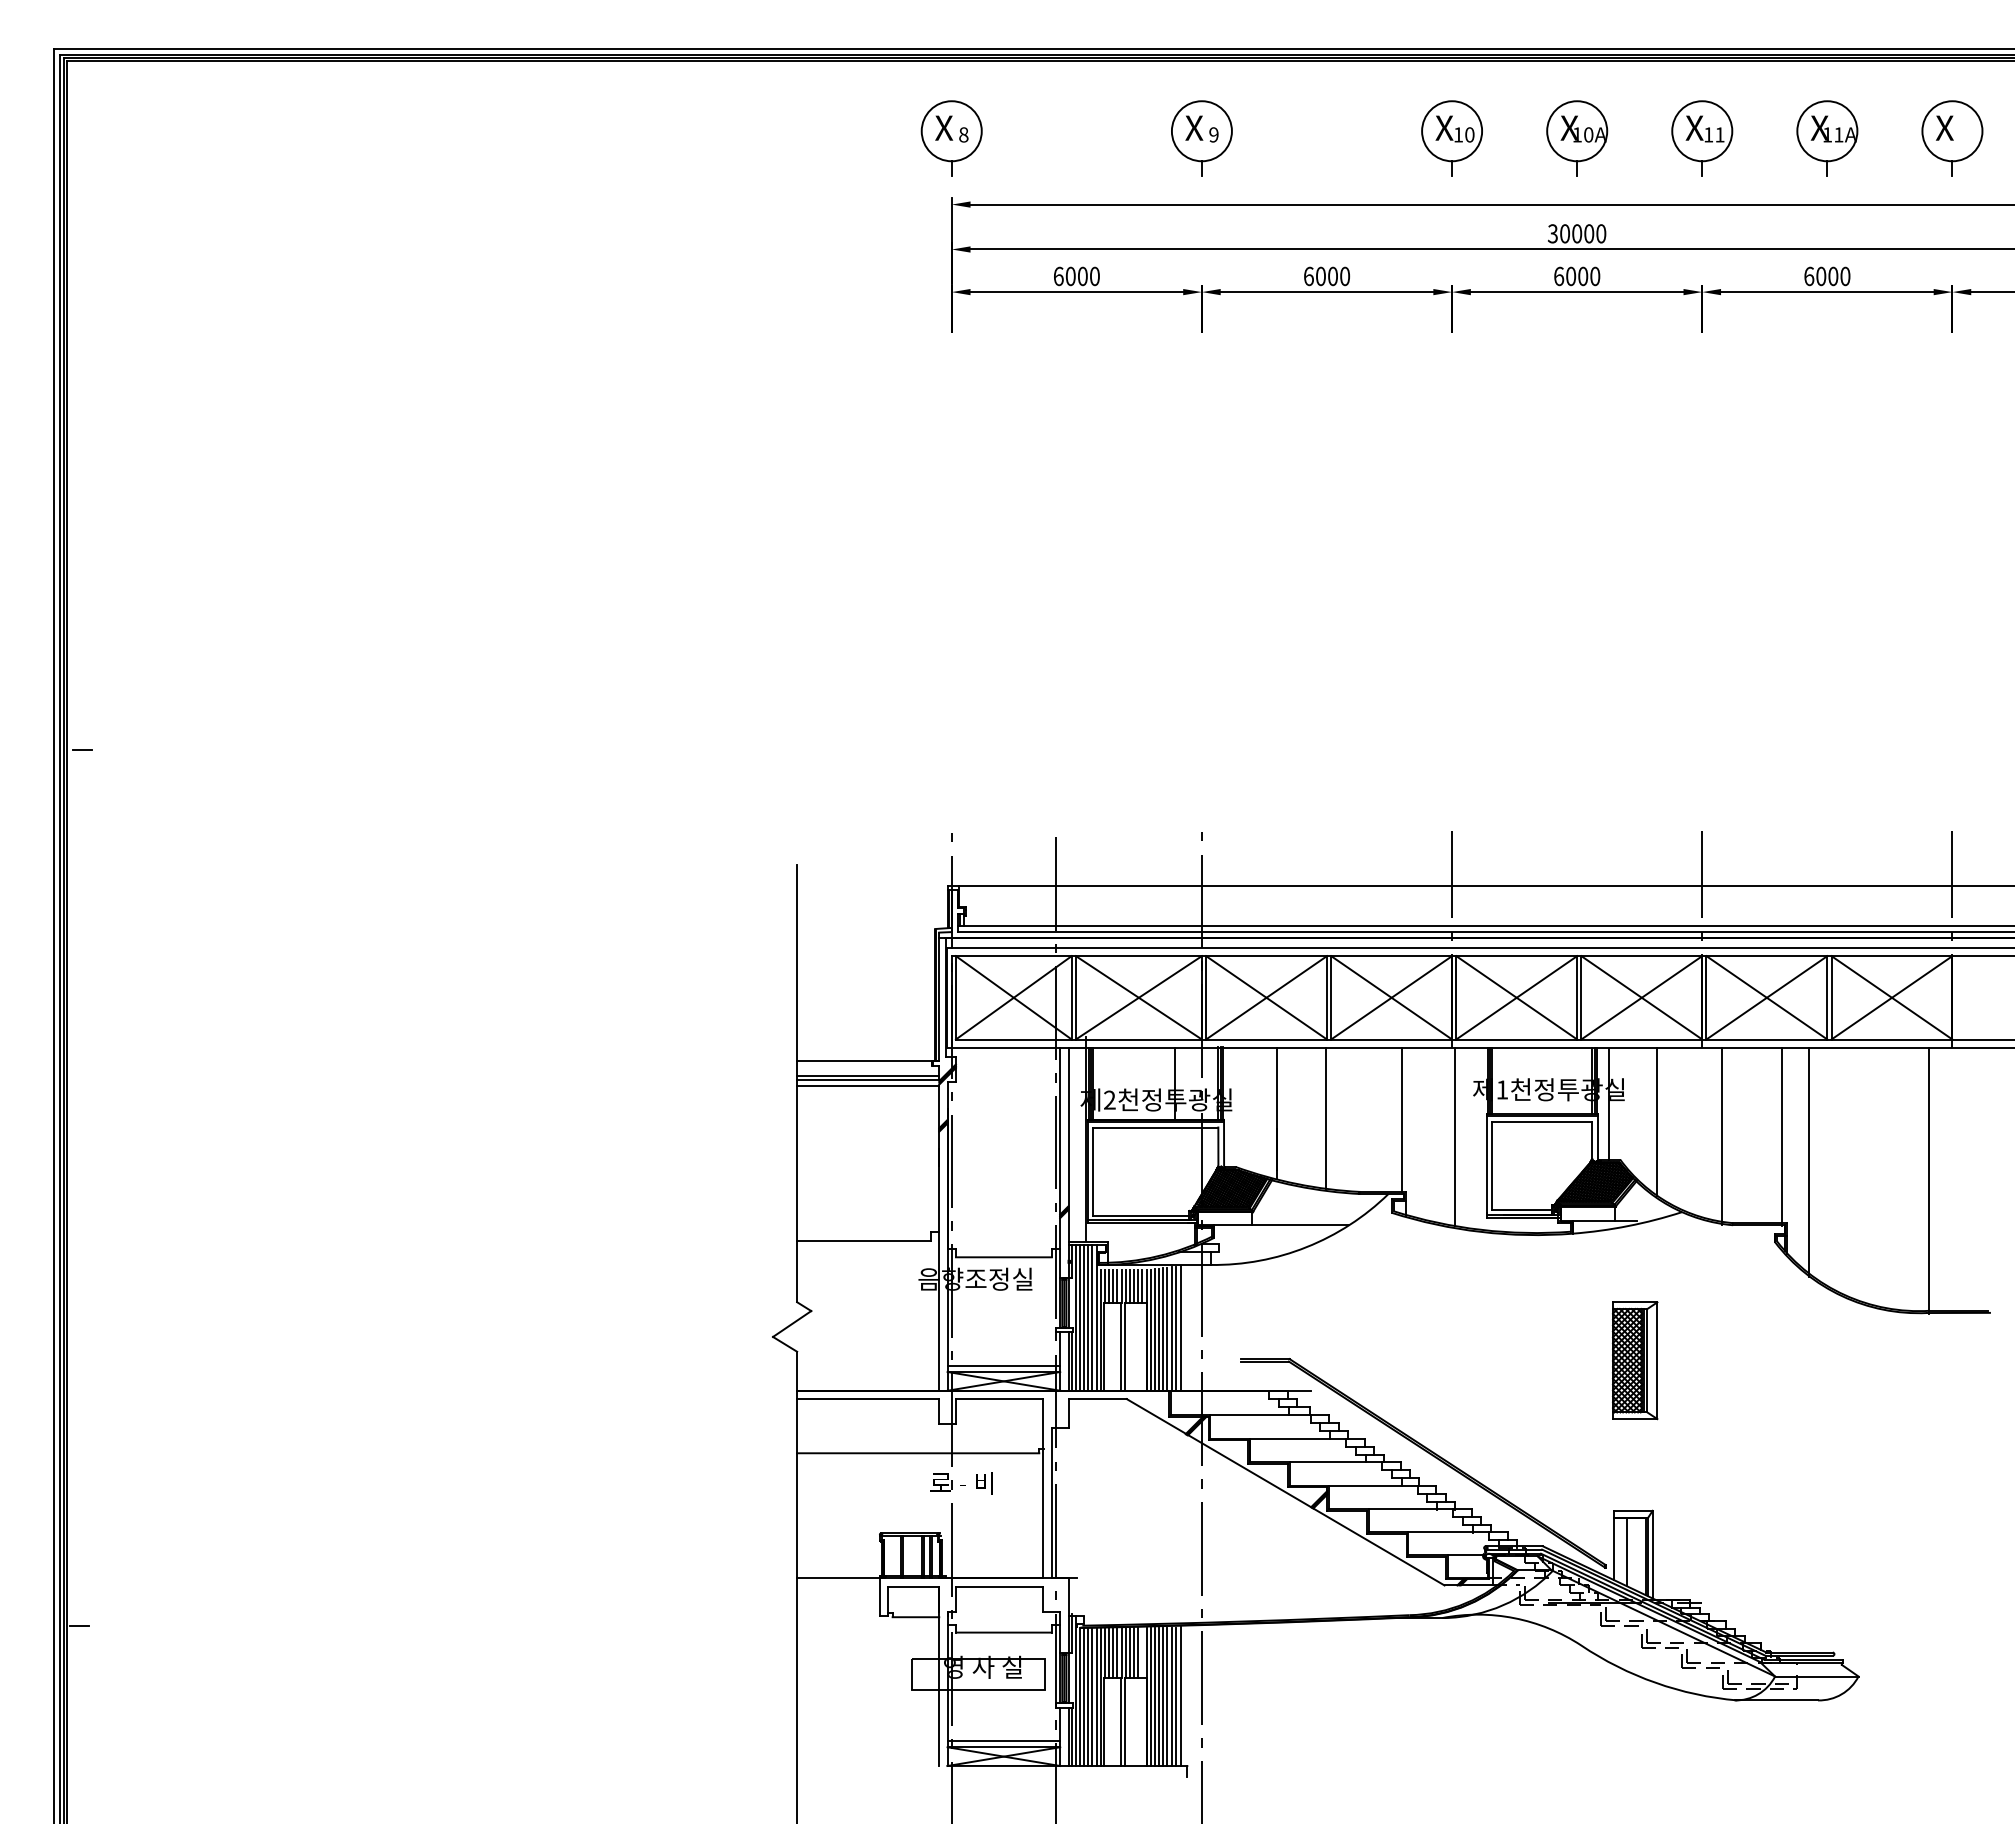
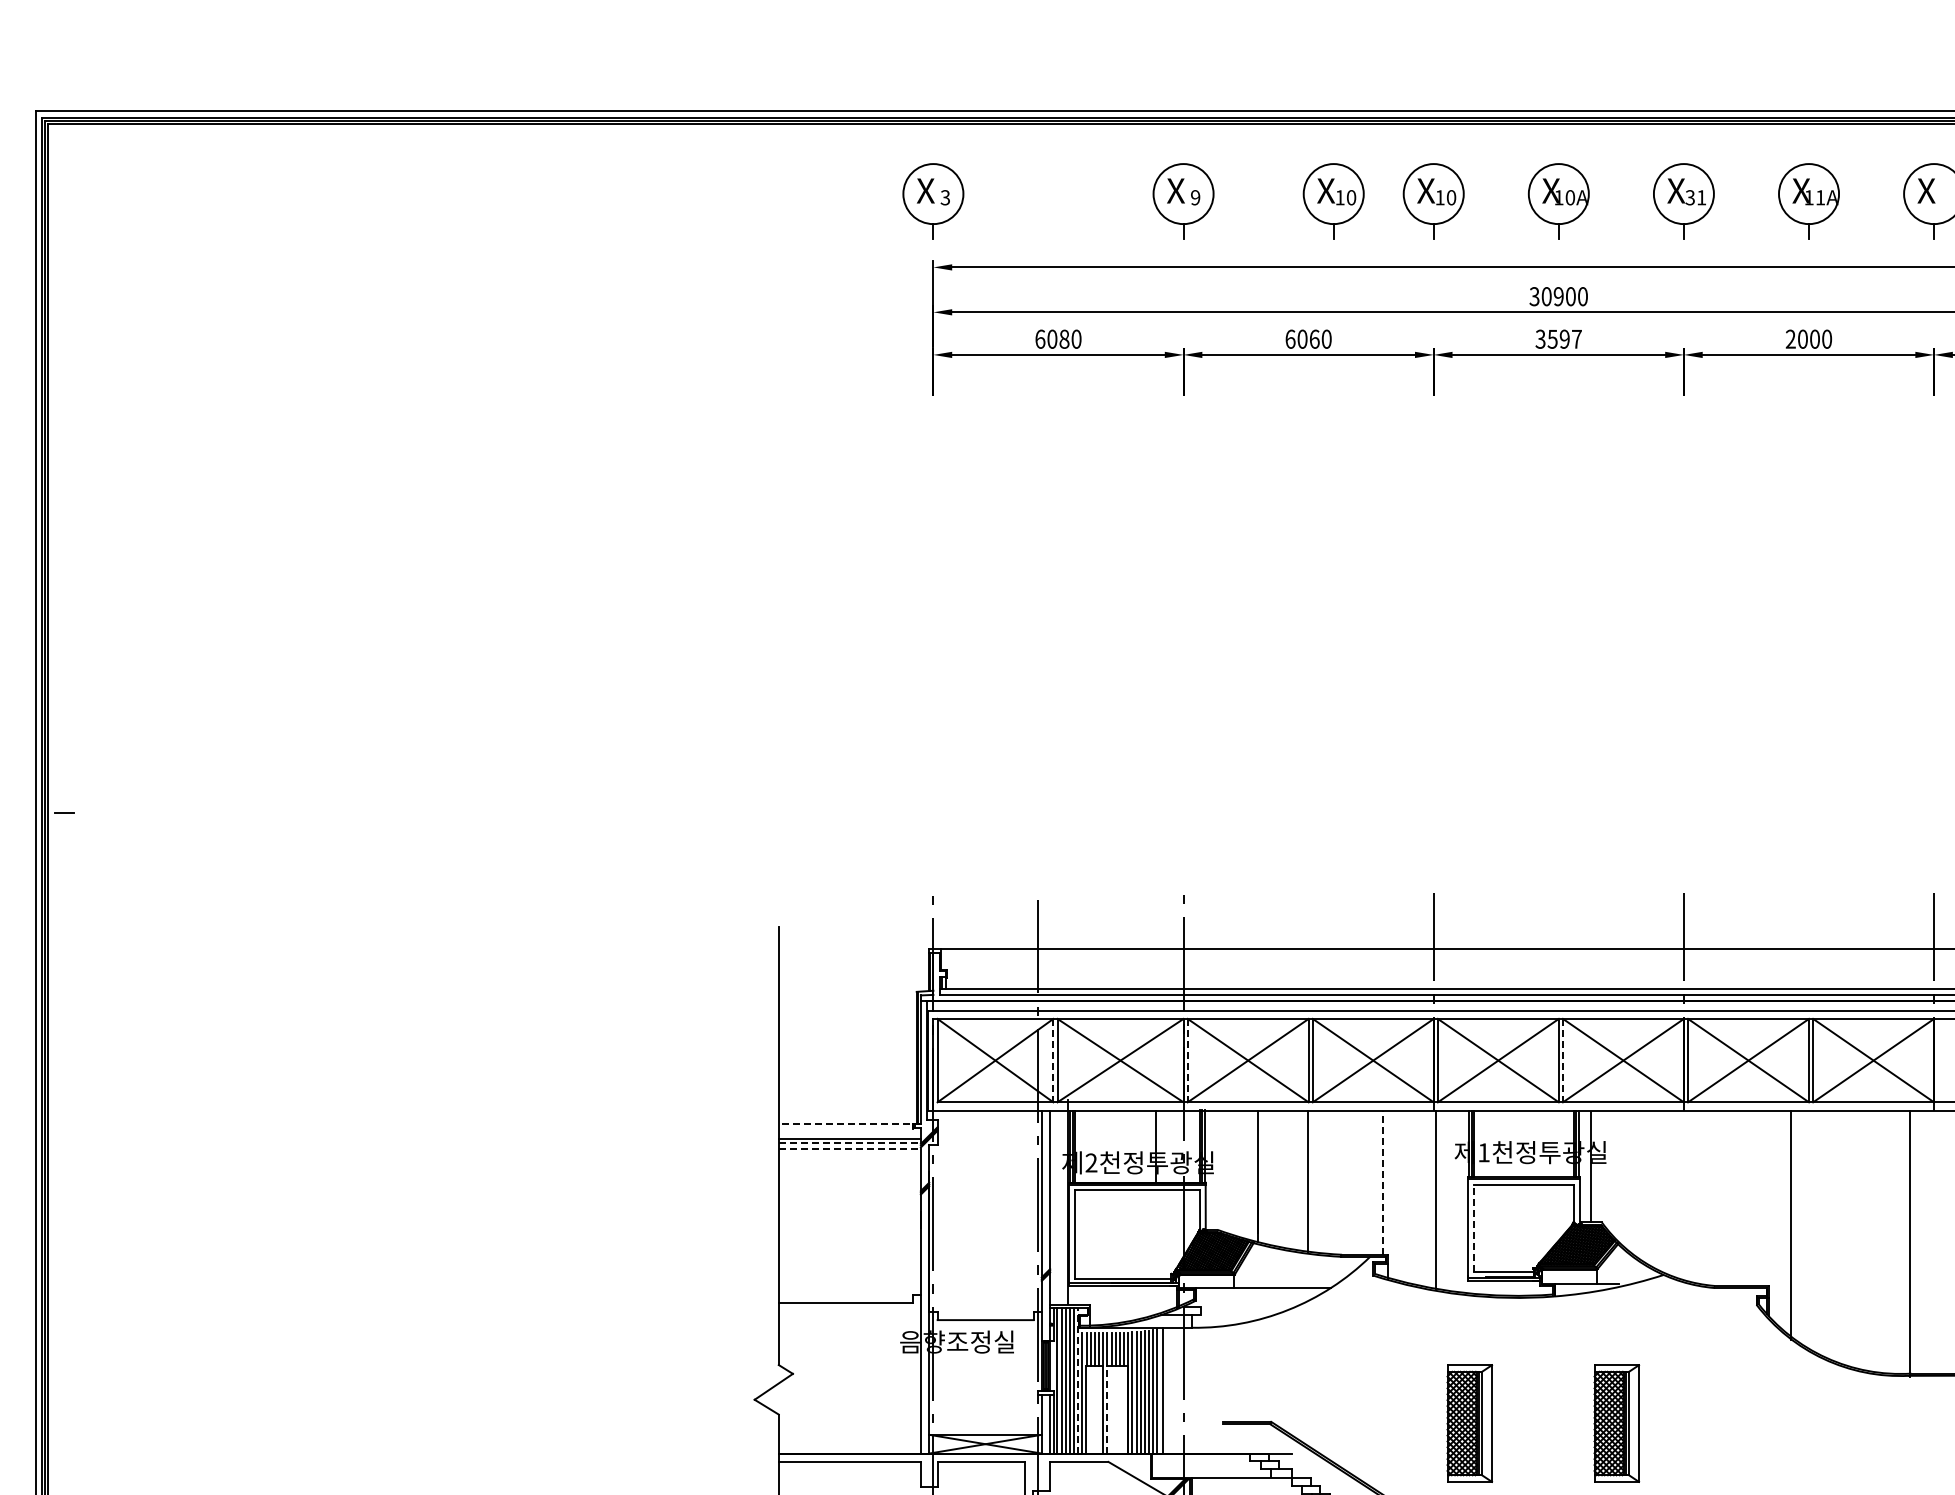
text: (963, 134) -> (945, 197), 8 -> 3
text: (1708, 134) -> (1690, 197), 11 -> 31
part: (1351, 138) -> (1333, 201), added
text: (1577, 233) -> (1559, 296), 30000 -> 30900
text: (1333, 275) -> (1315, 338), 6000 -> 6060
text: (1082, 276) -> (1064, 339), 6000 -> 6080
text: (1576, 276) -> (1558, 339), 6000 -> 3597
text: (1809, 276) -> (1791, 339), 6000 -> 2000
line: (1071, 997) -> (1053, 1060), solid -> dashed
line: (1206, 997) -> (1188, 1060), solid -> dashed
line: (1581, 997) -> (1563, 1060), solid -> dashed
line: (867, 1061) -> (849, 1124), solid -> dashed
line: (868, 1080) -> (850, 1143), solid -> dashed
line: (868, 1086) -> (850, 1149), solid -> dashed
line: (1401, 1119) -> (1383, 1182), solid -> dashed
line: (1657, 1121) -> (1639, 1184), removed
line: (1721, 1135) -> (1703, 1198), removed
line: (1781, 1136) -> (1763, 1199), removed
line: (1492, 1165) -> (1474, 1228), solid -> dashed
line: (1096, 1317) -> (1078, 1380), solid -> dashed
line: (1125, 1346) -> (1107, 1409), solid -> dashed
part: (1488, 1360) -> (1470, 1423), added
line: (1003, 1365) -> (985, 1428), removed

